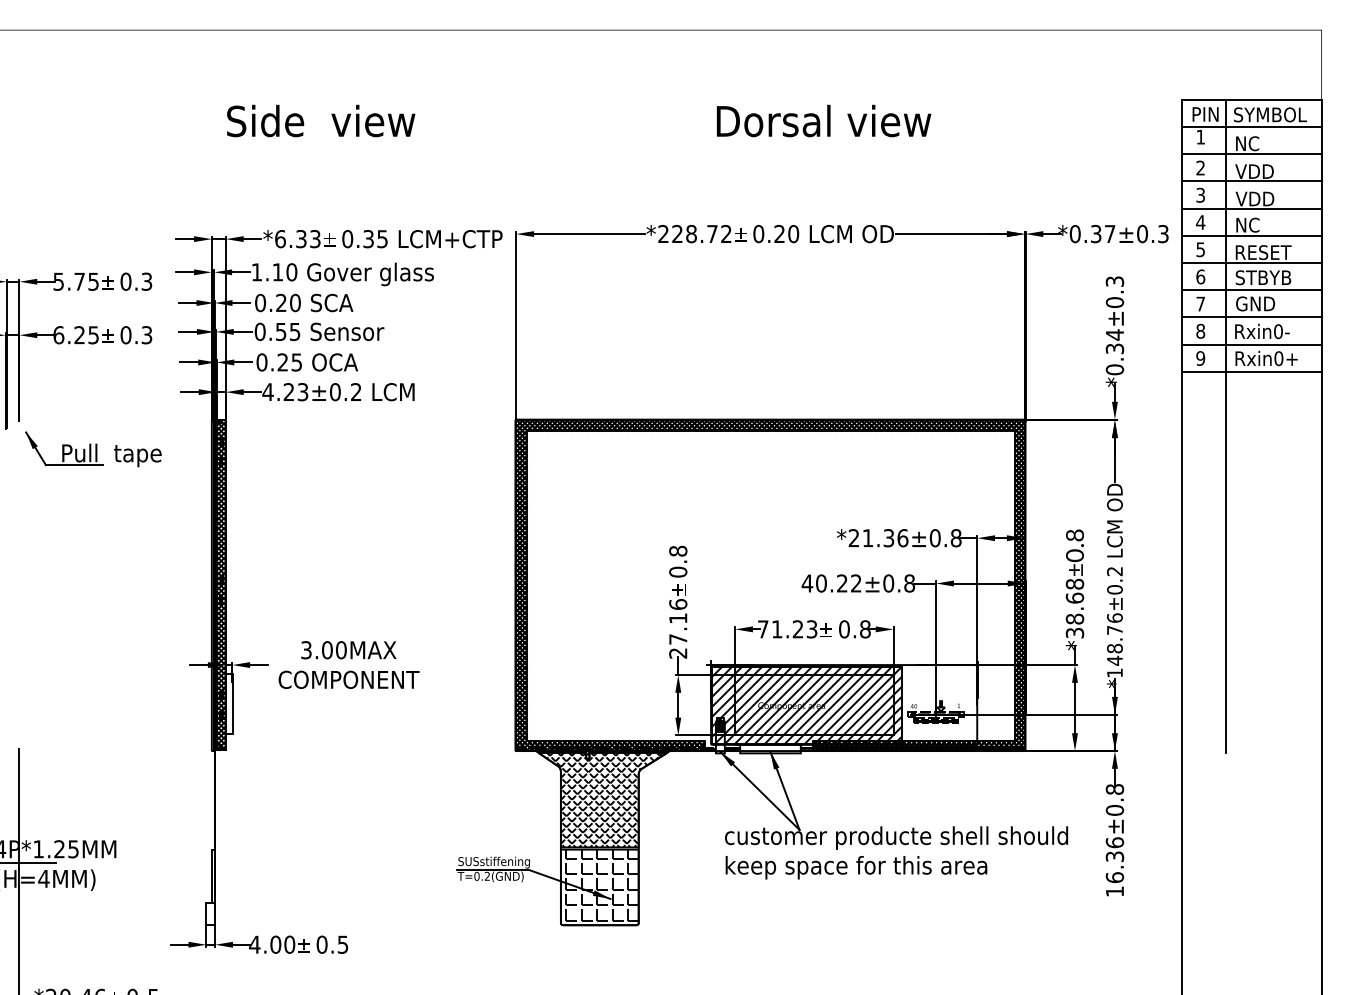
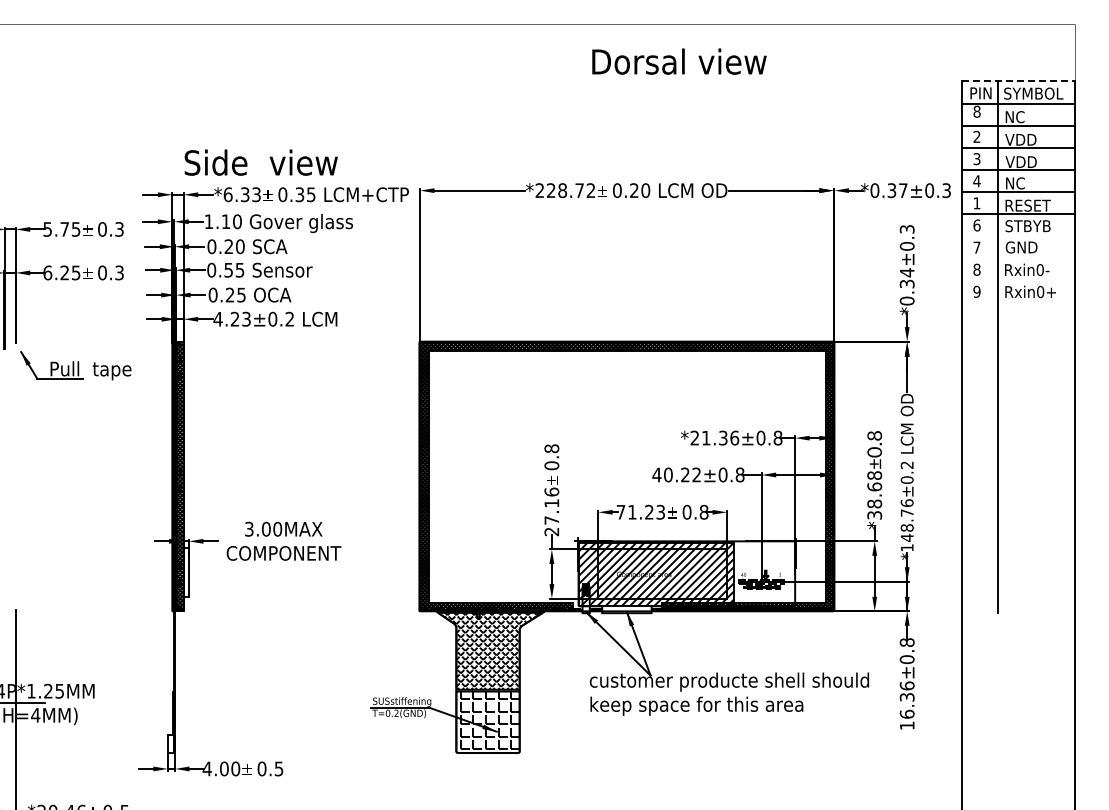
line: (1251, 99) -> (1018, 81), solid -> dashed
text: (320, 120) -> (260, 162), moved
text: (824, 120) -> (679, 61), moved
text: (1200, 136) -> (976, 111), 1 -> 8
text: (1200, 249) -> (976, 203), 5 -> 1
line: (1251, 290) -> (1018, 236), removed
line: (1251, 317) -> (1018, 258), removed
line: (1251, 344) -> (1018, 280), removed
line: (1251, 371) -> (1018, 302), removed

